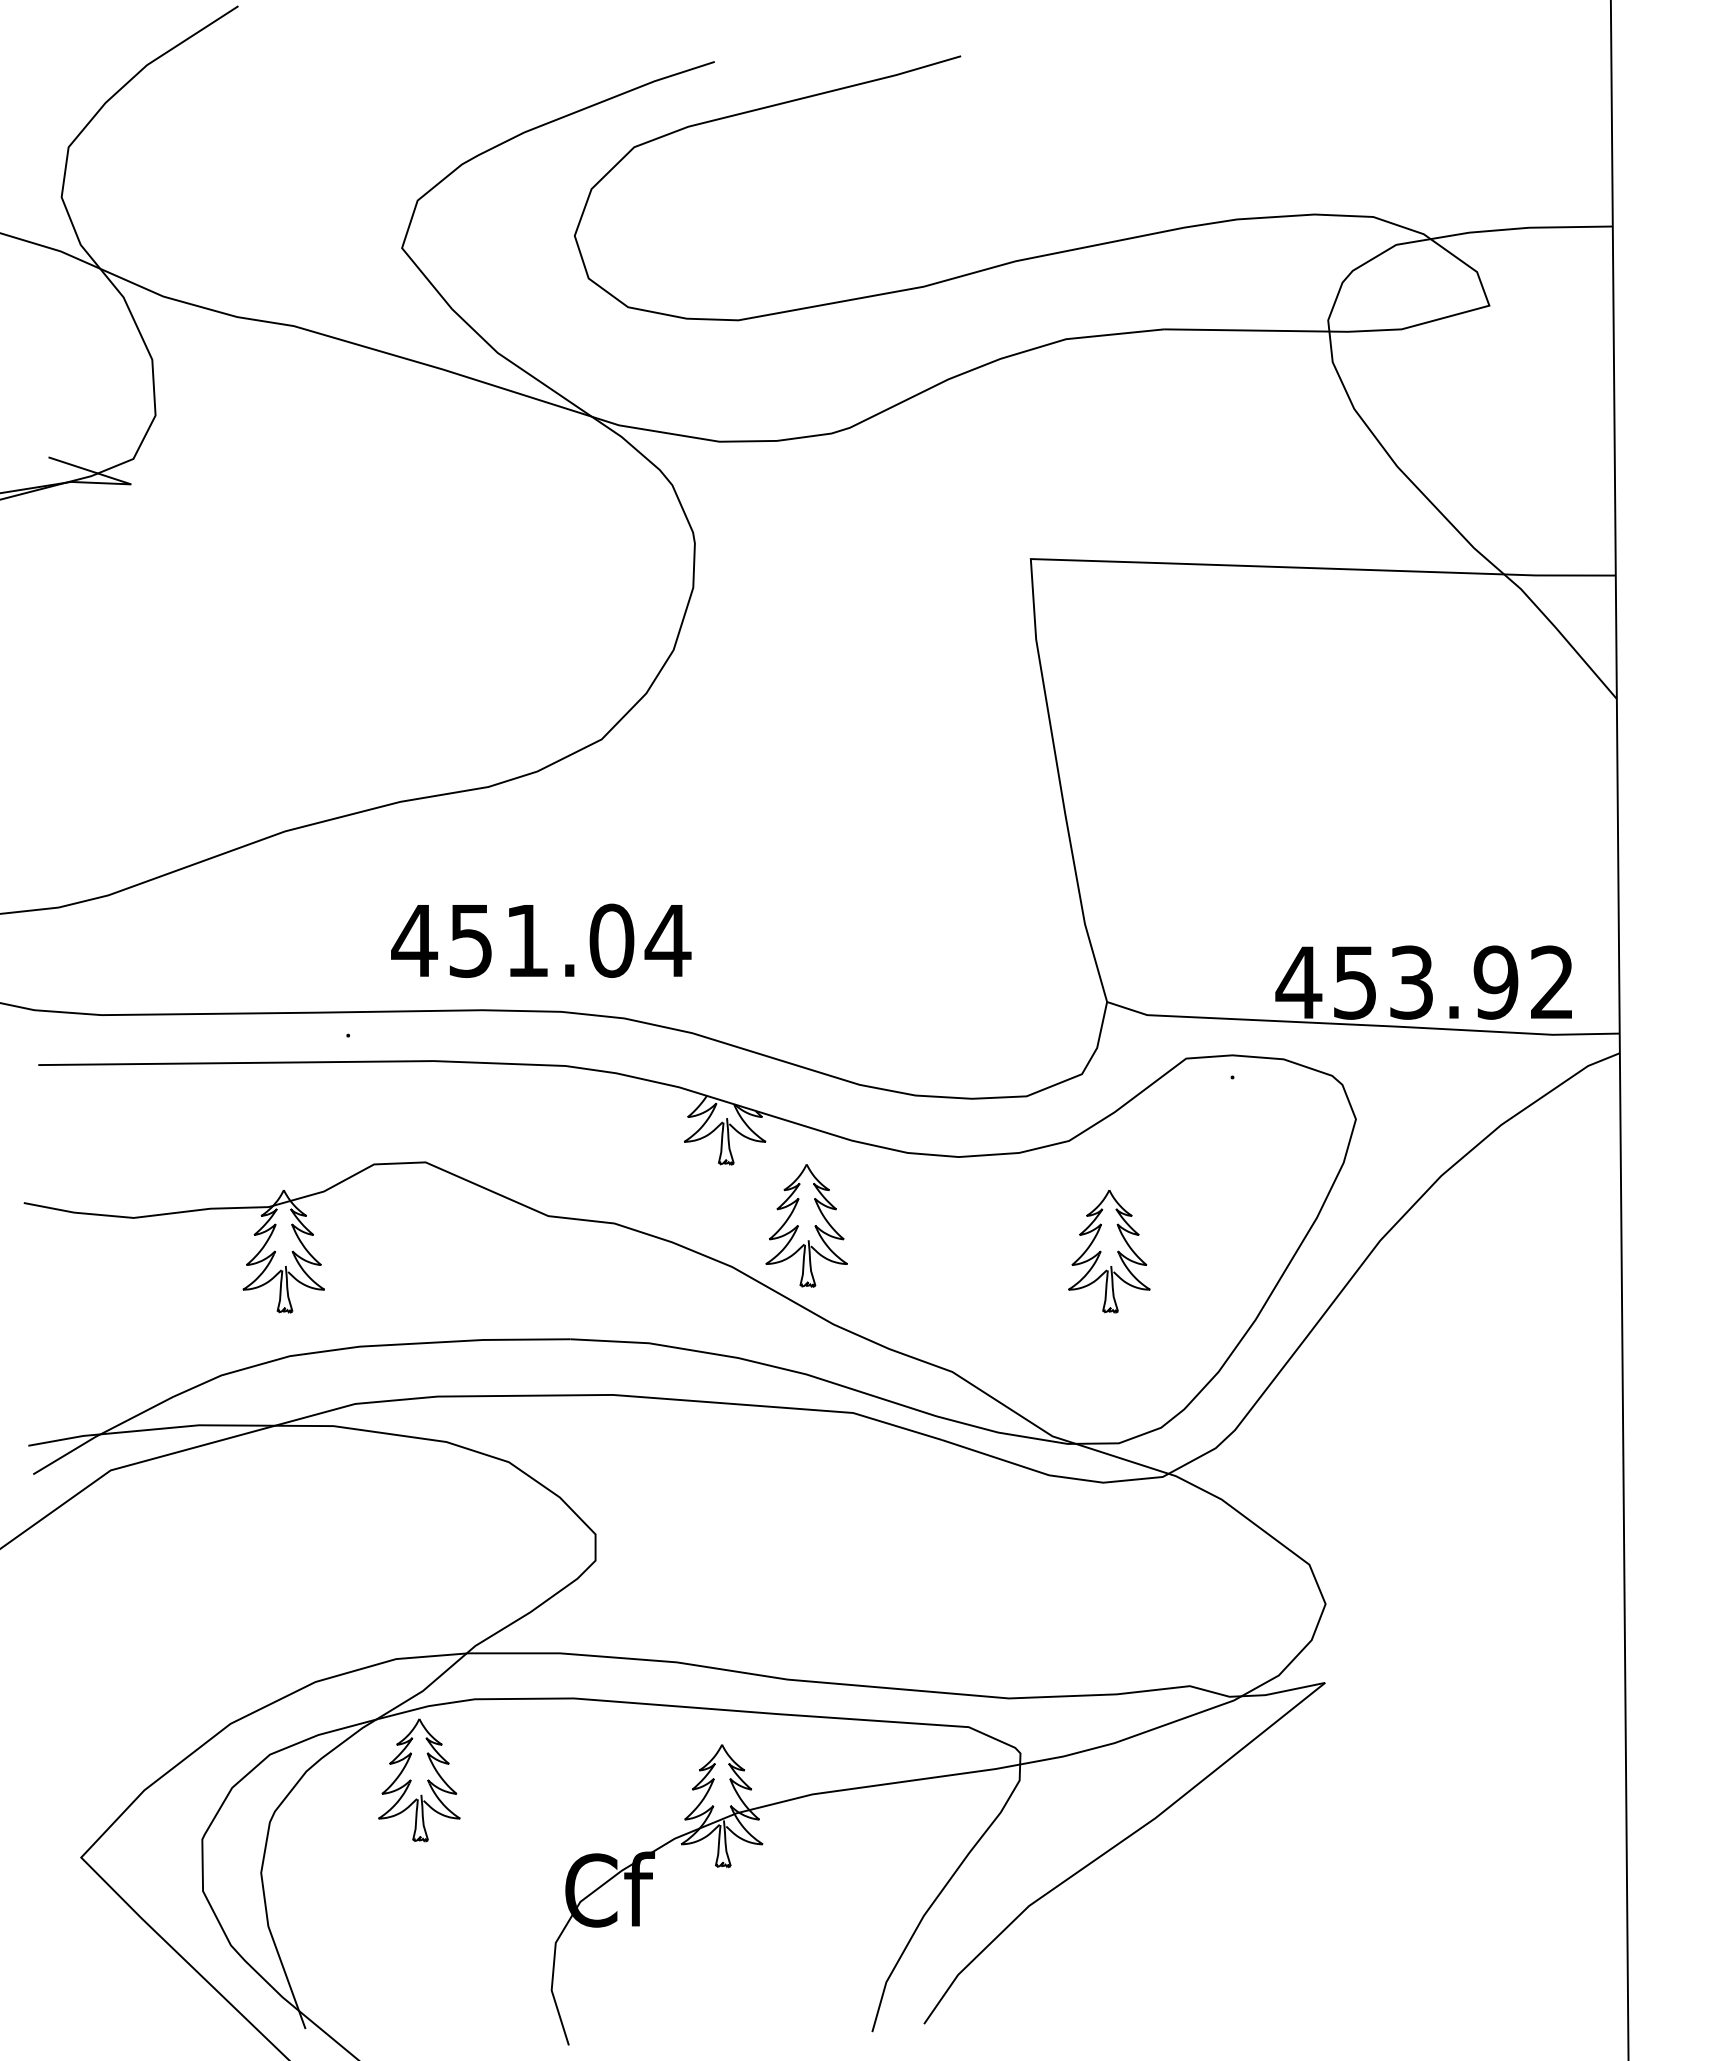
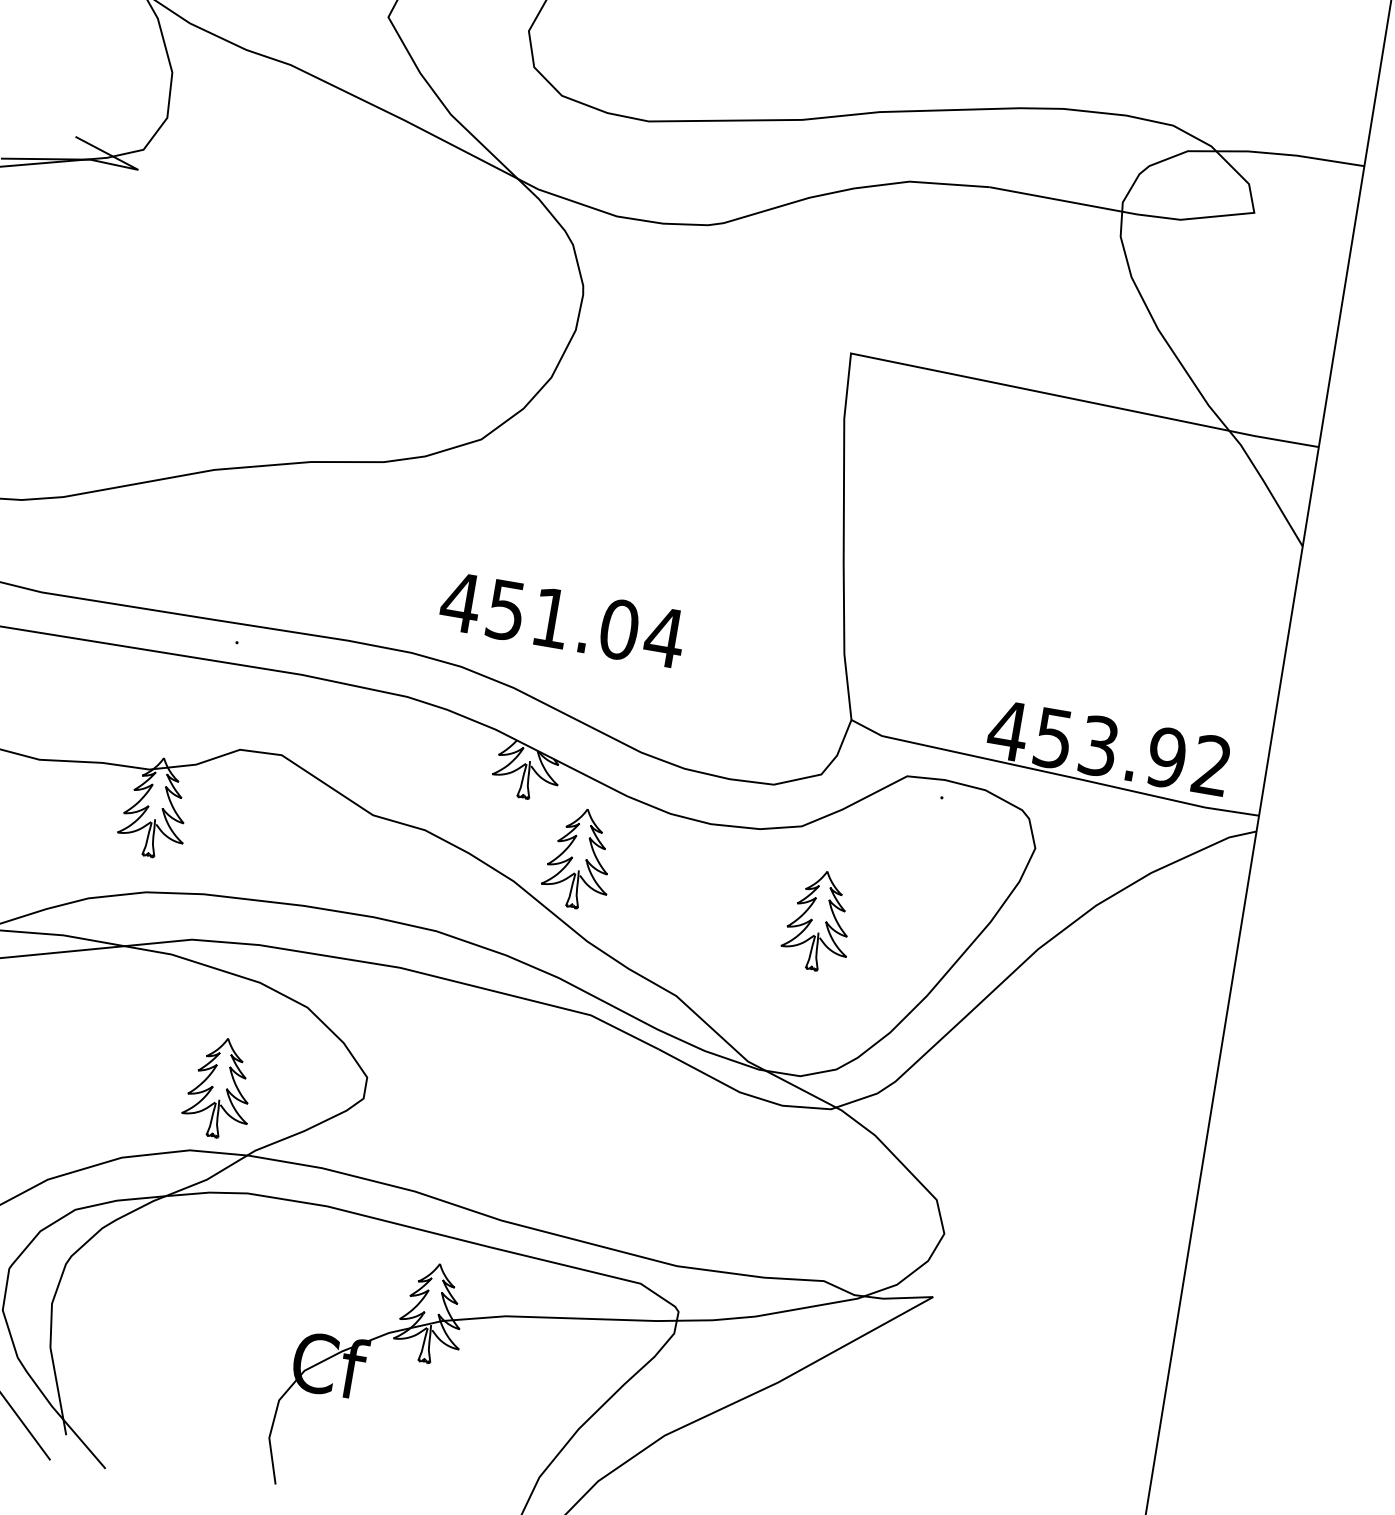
text: (541, 940) -> (562, 619), moved
part: (419, 1780) -> (219, 1087), moved

